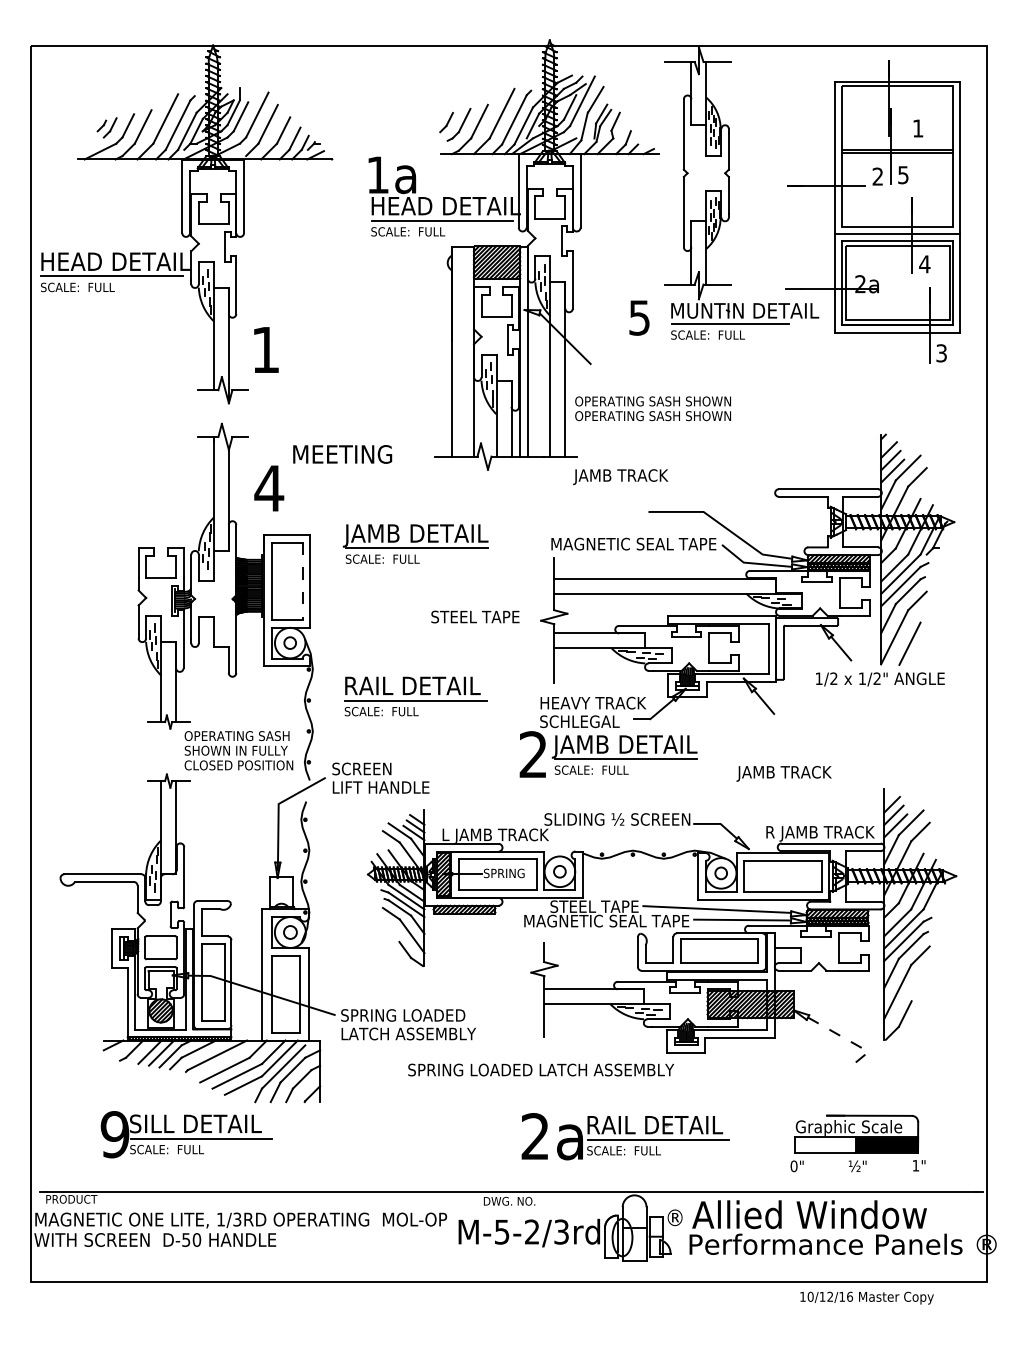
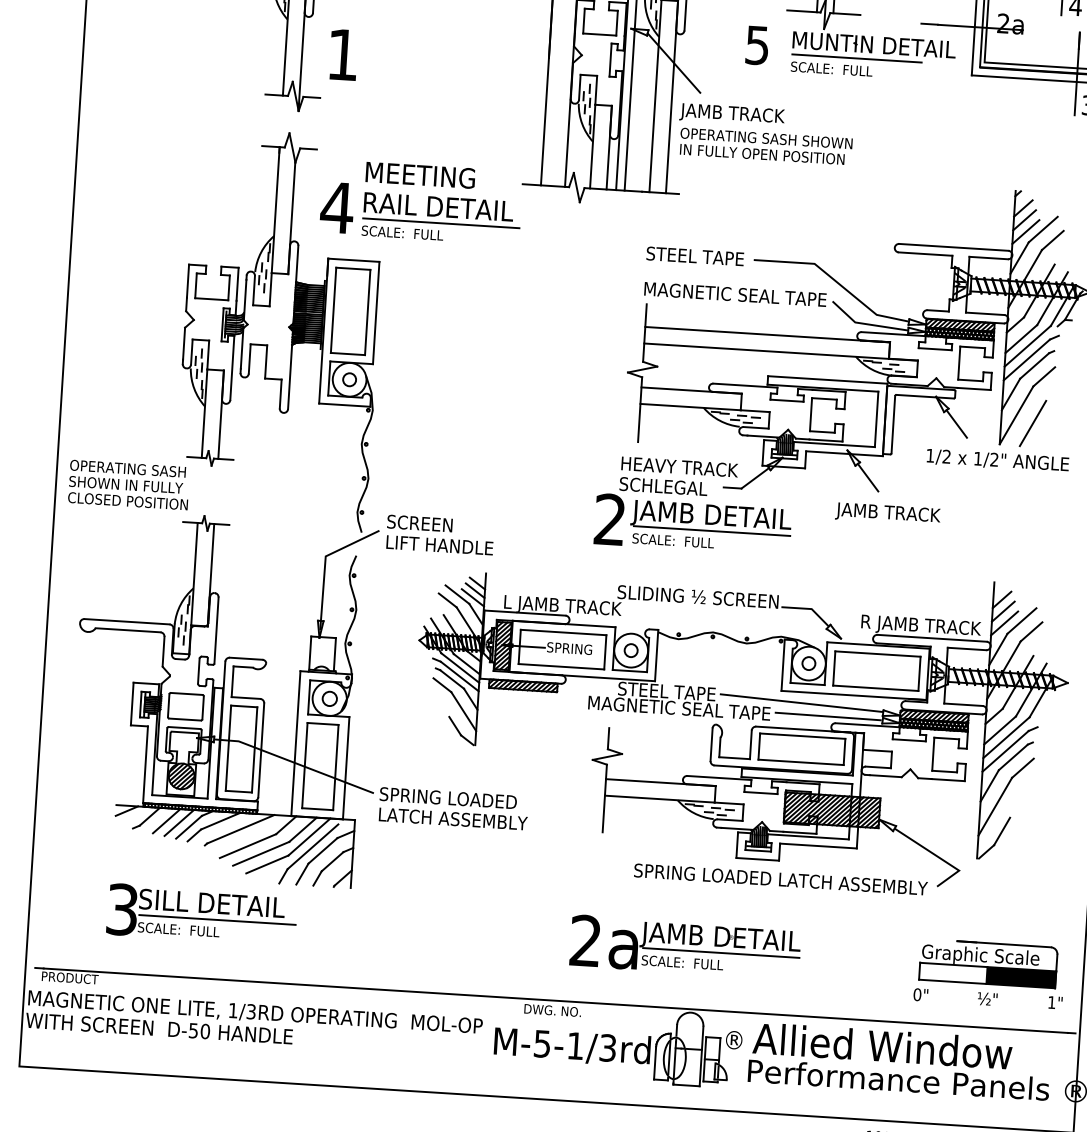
text: (653, 416) -> (765, 155), OPERATING SASH SHOWN -> IN FULLY OPEN POSITION
text: (620, 476) -> (731, 114), moved
part: (415, 543) -> (494, 278), removed
line: (302, 581) -> (367, 312), dashed -> solid
text: (475, 616) -> (695, 255), moved
part: (415, 696) -> (440, 218), moved
text: (238, 750) -> (128, 484), moved
text: (783, 773) -> (887, 513), moved
line: (849, 1041) -> (938, 857), dashed -> solid
text: (540, 1069) -> (780, 878), moved
text: (656, 1127) -> (719, 939), RAIL DETAIL -> JAMB DETAIL
text: (114, 1134) -> (121, 909), 9 -> 3
part: (857, 1143) -> (988, 973), moved
text: (532, 1231) -> (575, 1045), M-5-2/3rd -> M-5-1/3rd

